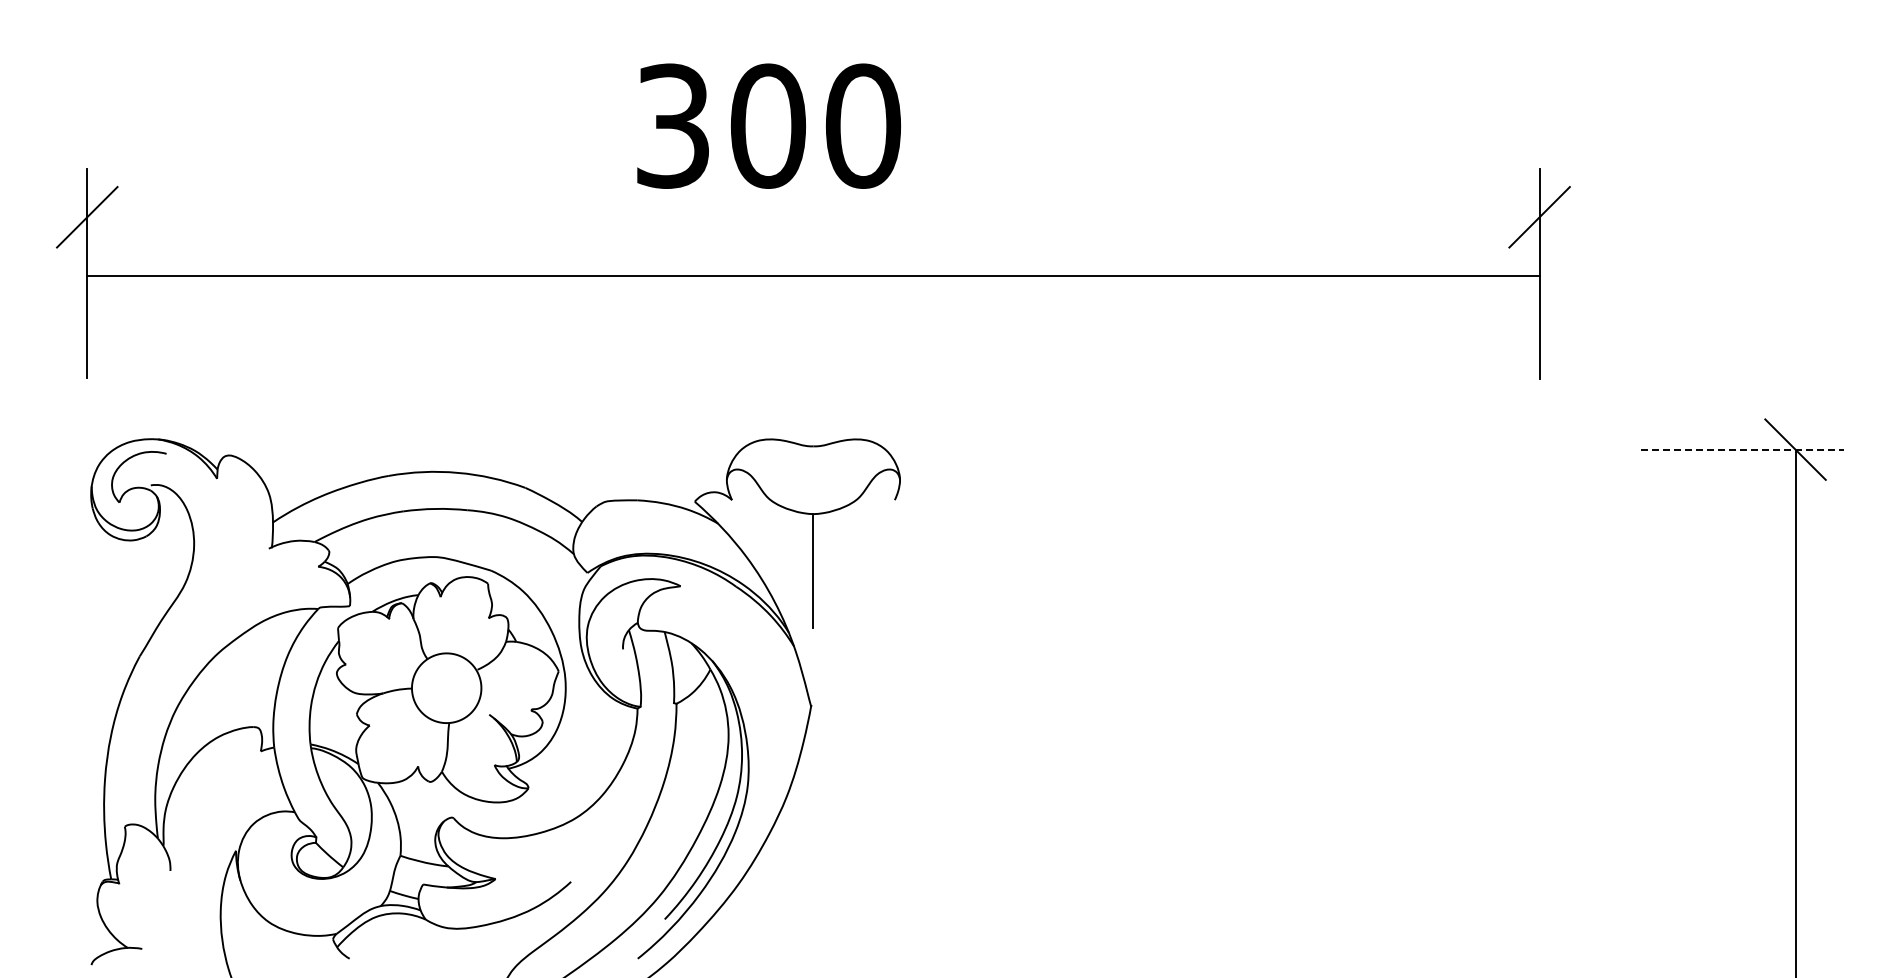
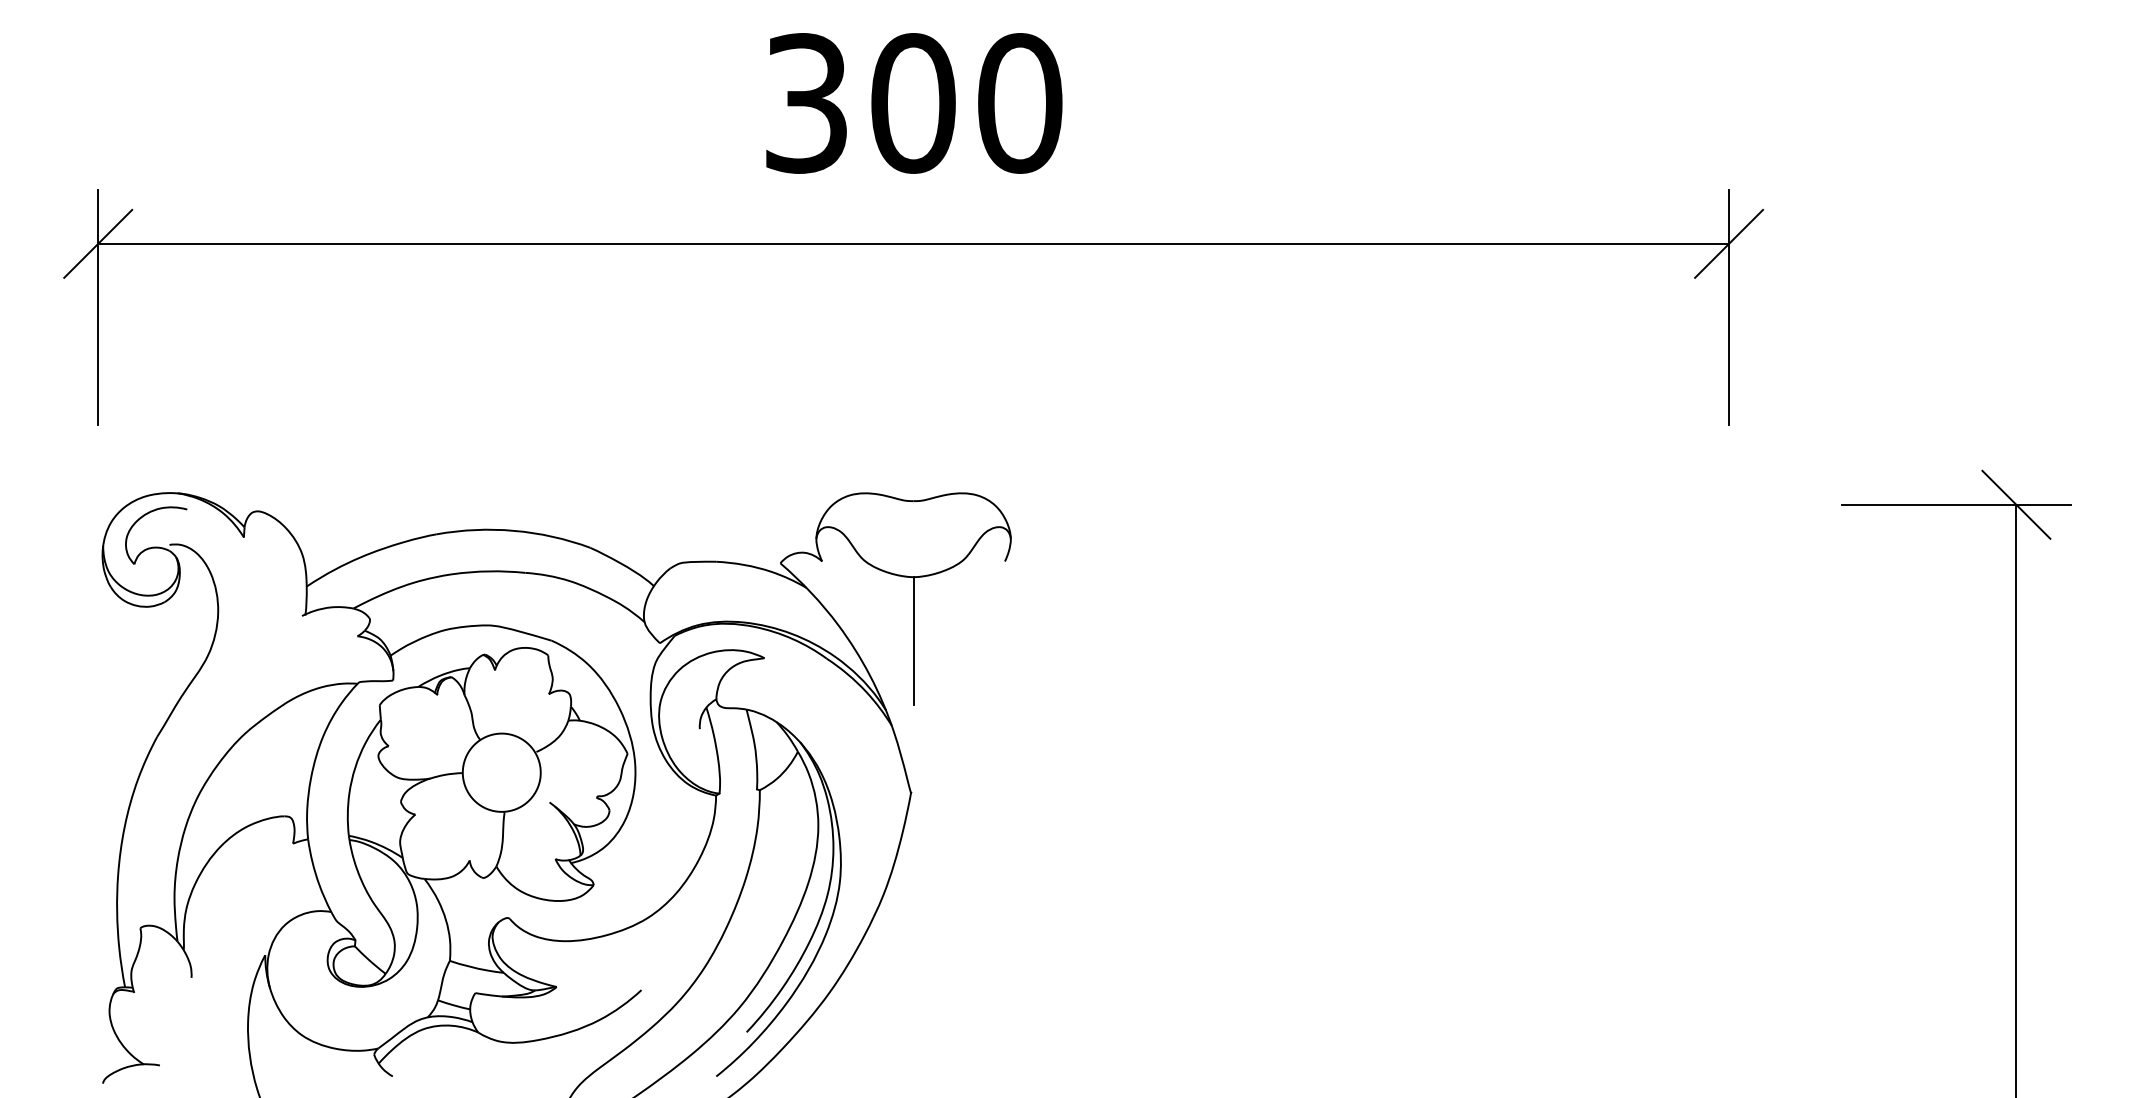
text: (768, 125) -> (913, 102), moved
line: (813, 276) -> (913, 244), moved
line: (1742, 449) -> (1956, 504), dashed -> solid

